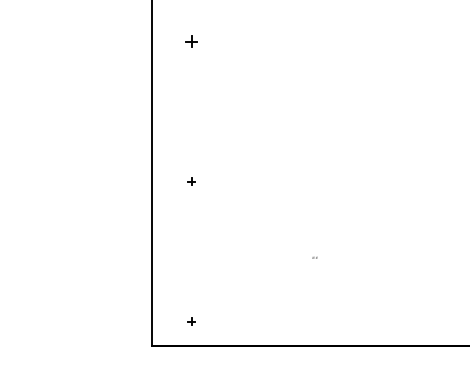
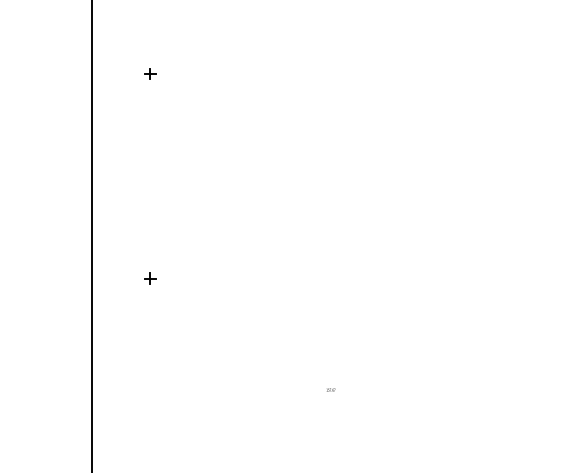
part: (191, 41) -> (150, 73), size x0.62

